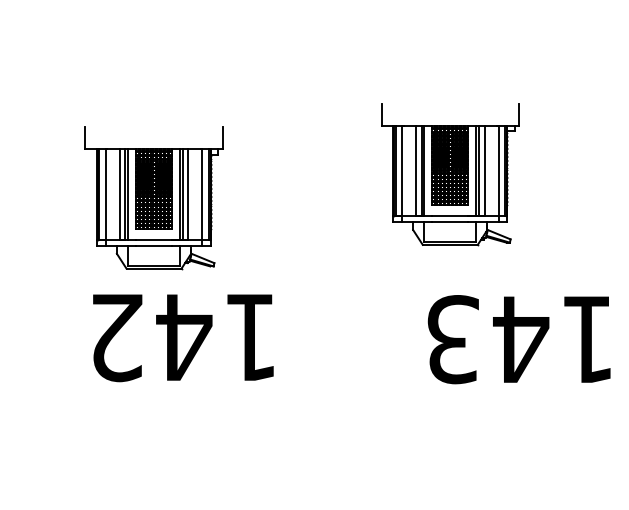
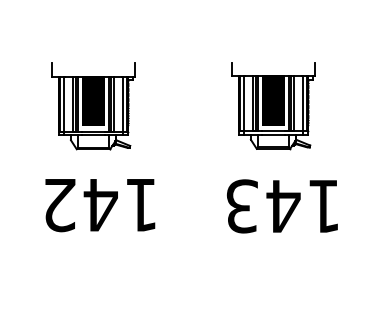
part: (154, 198) -> (93, 106), moved
text: (183, 338) -> (100, 205), moved
text: (519, 339) -> (282, 206), moved

